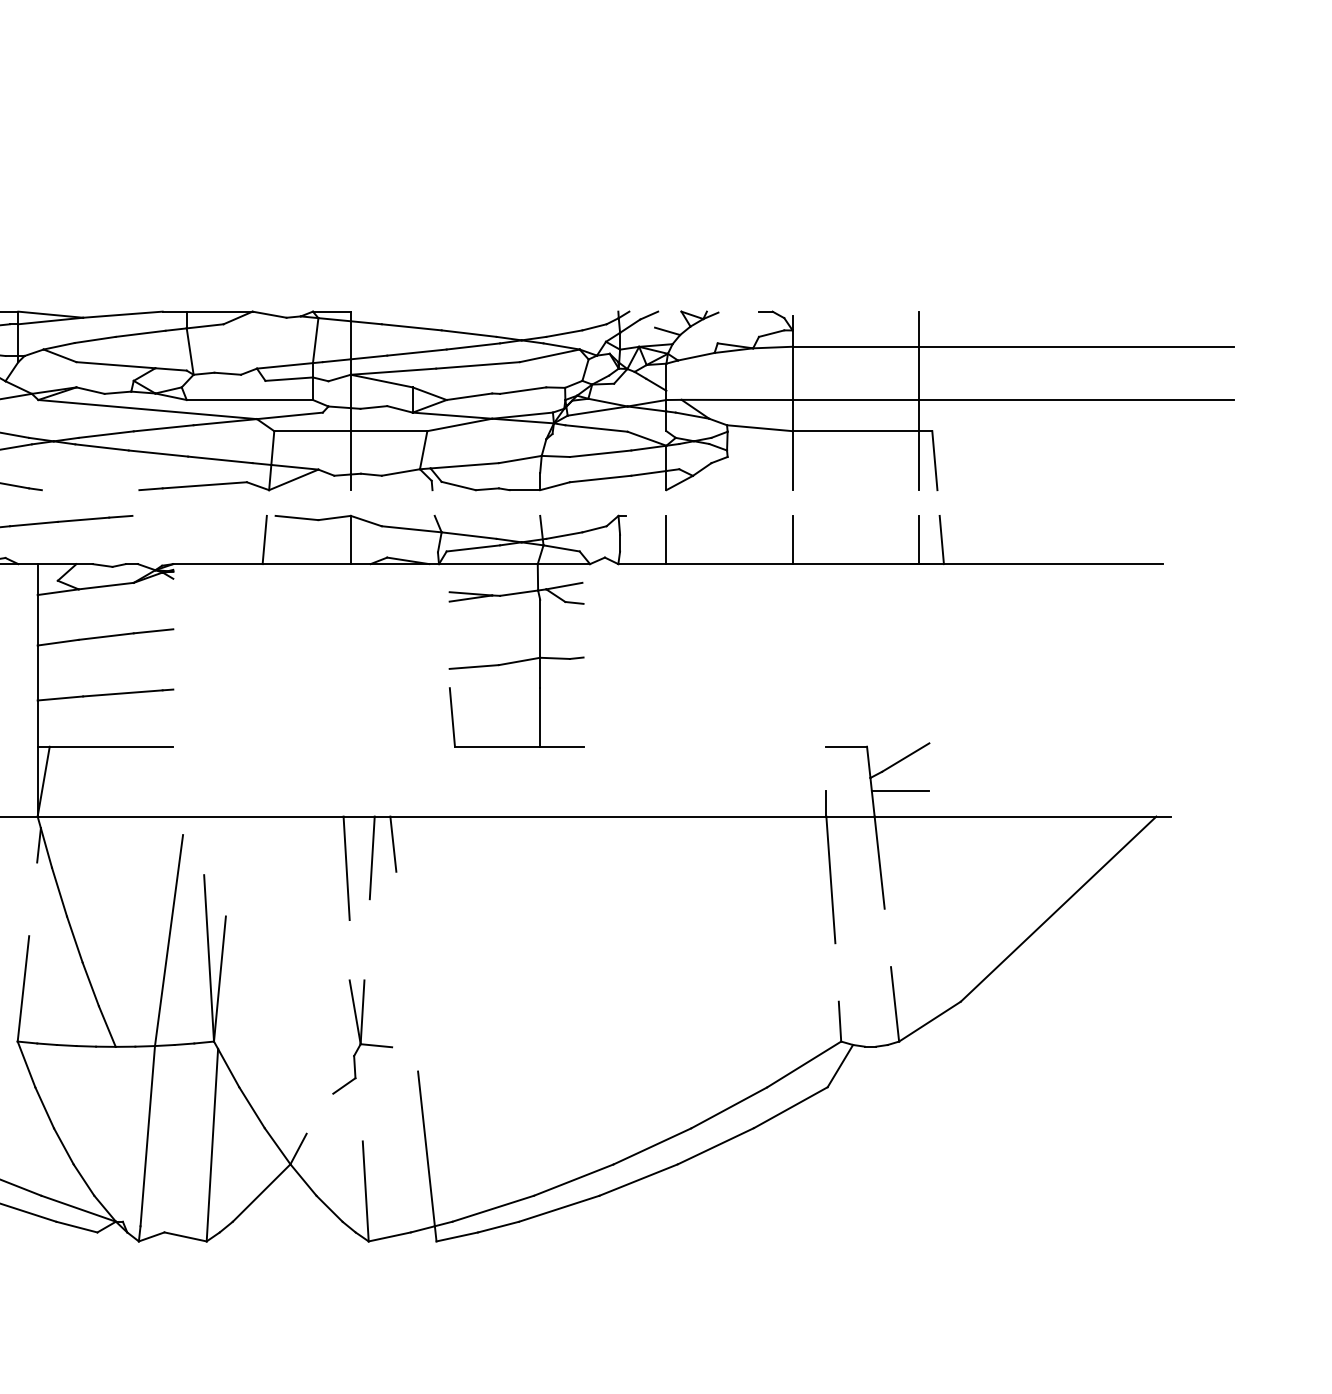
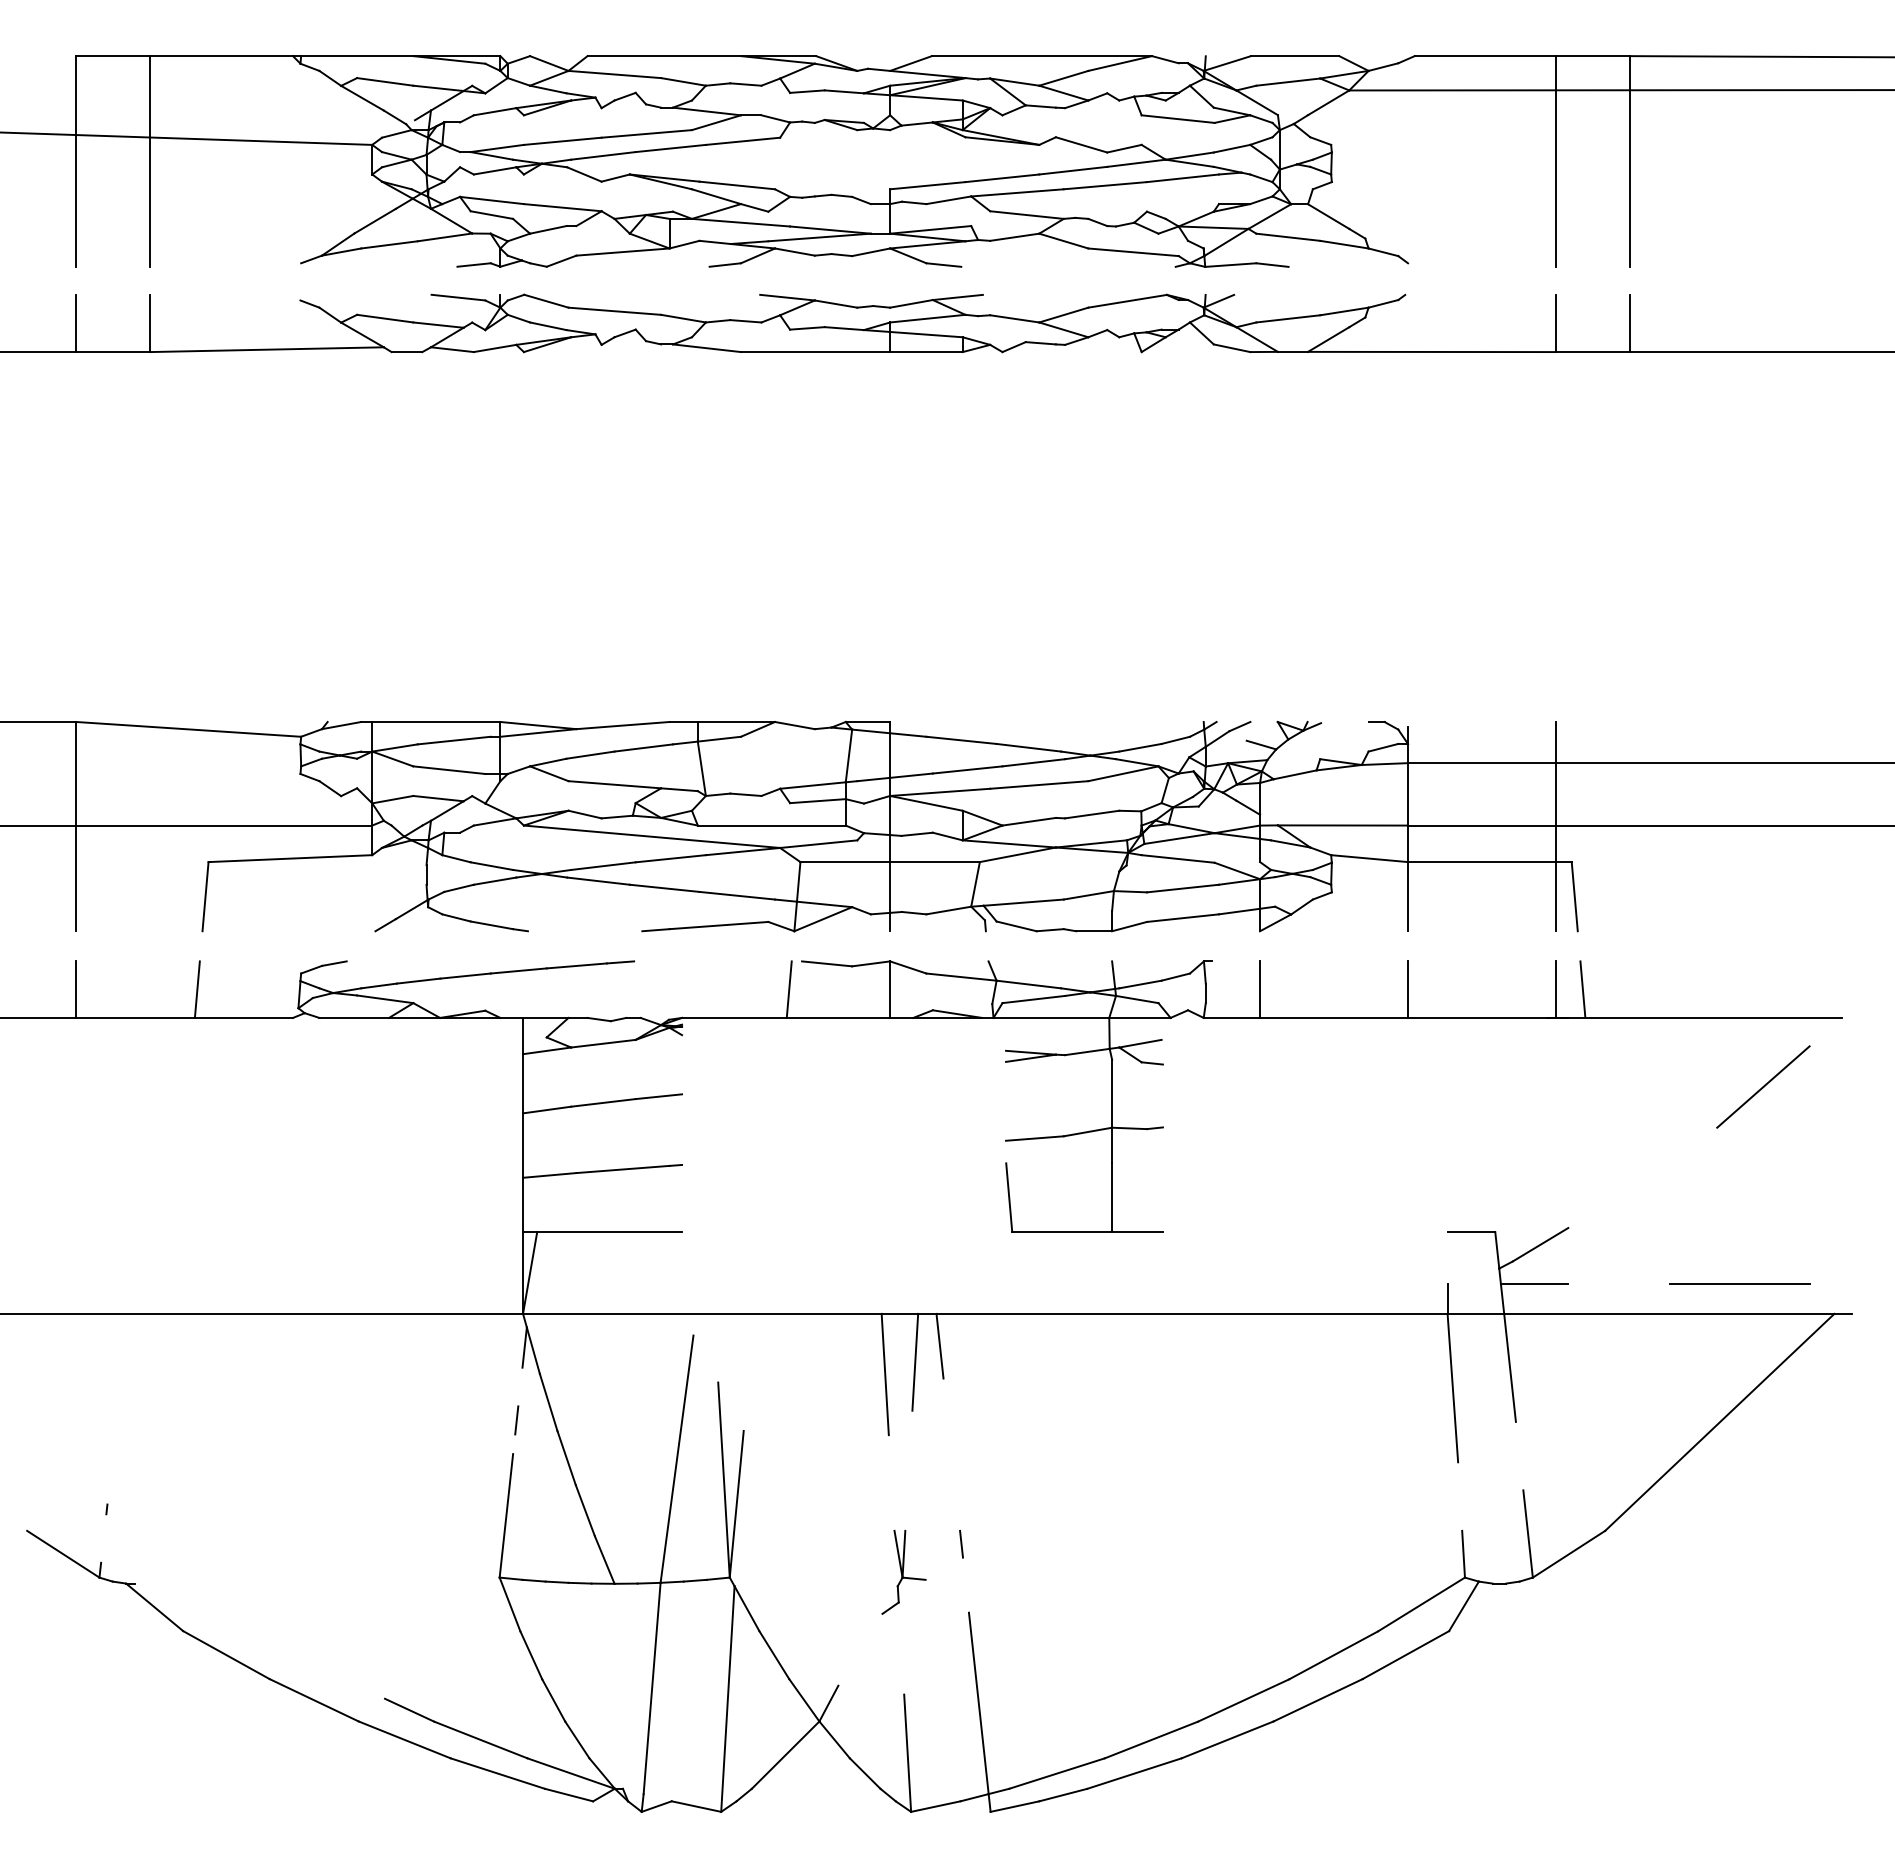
line: (1095, 622) -> (1763, 1086), added
line: (1075, 791) -> (1739, 1284), added
line: (32, 907) -> (516, 1420), added
line: (411, 1012) -> (961, 1543), added
part: (362, 1037) -> (903, 1572), size x0.62

